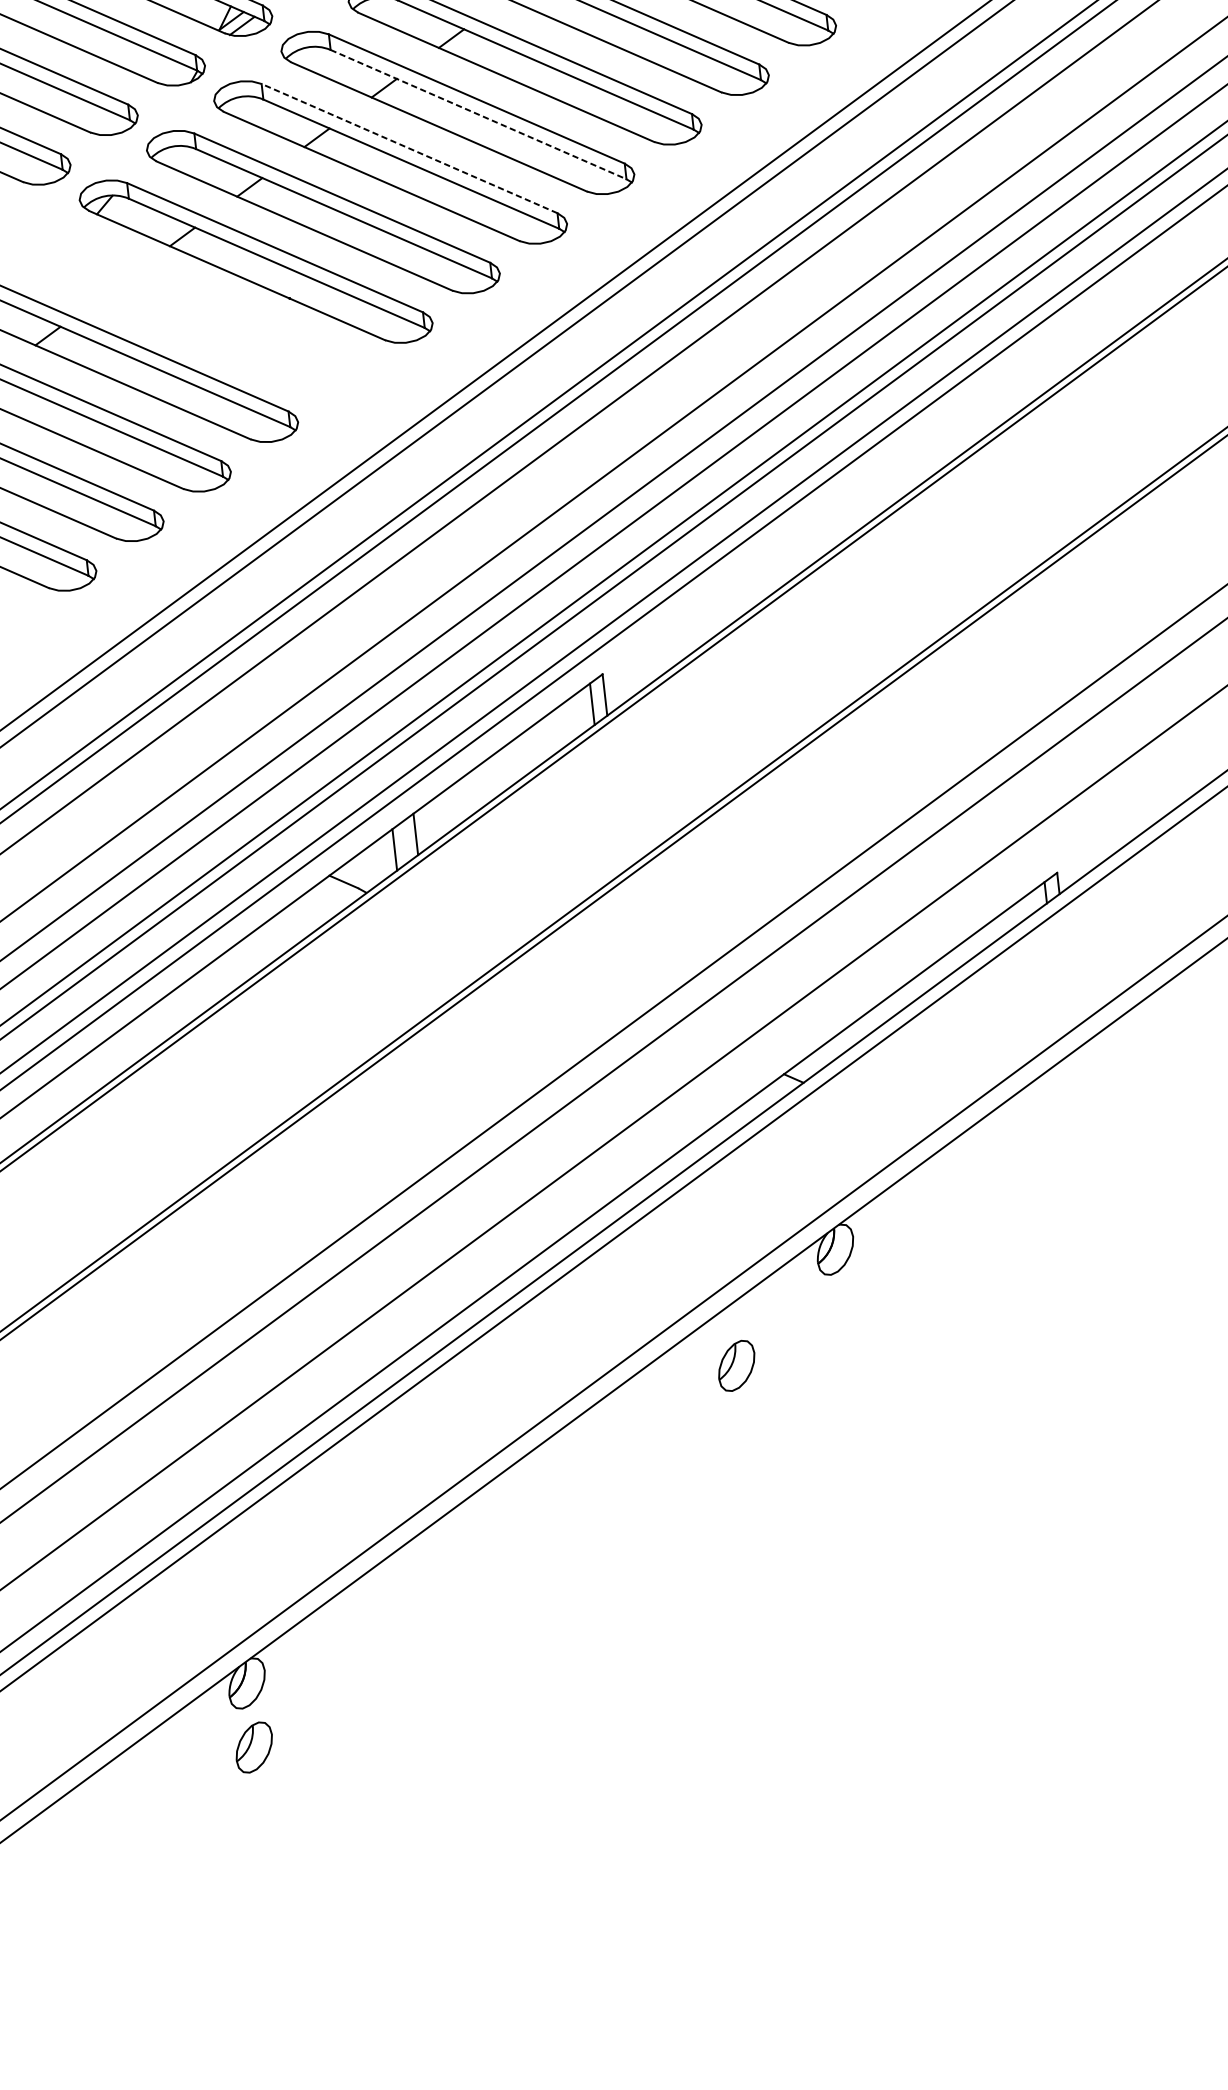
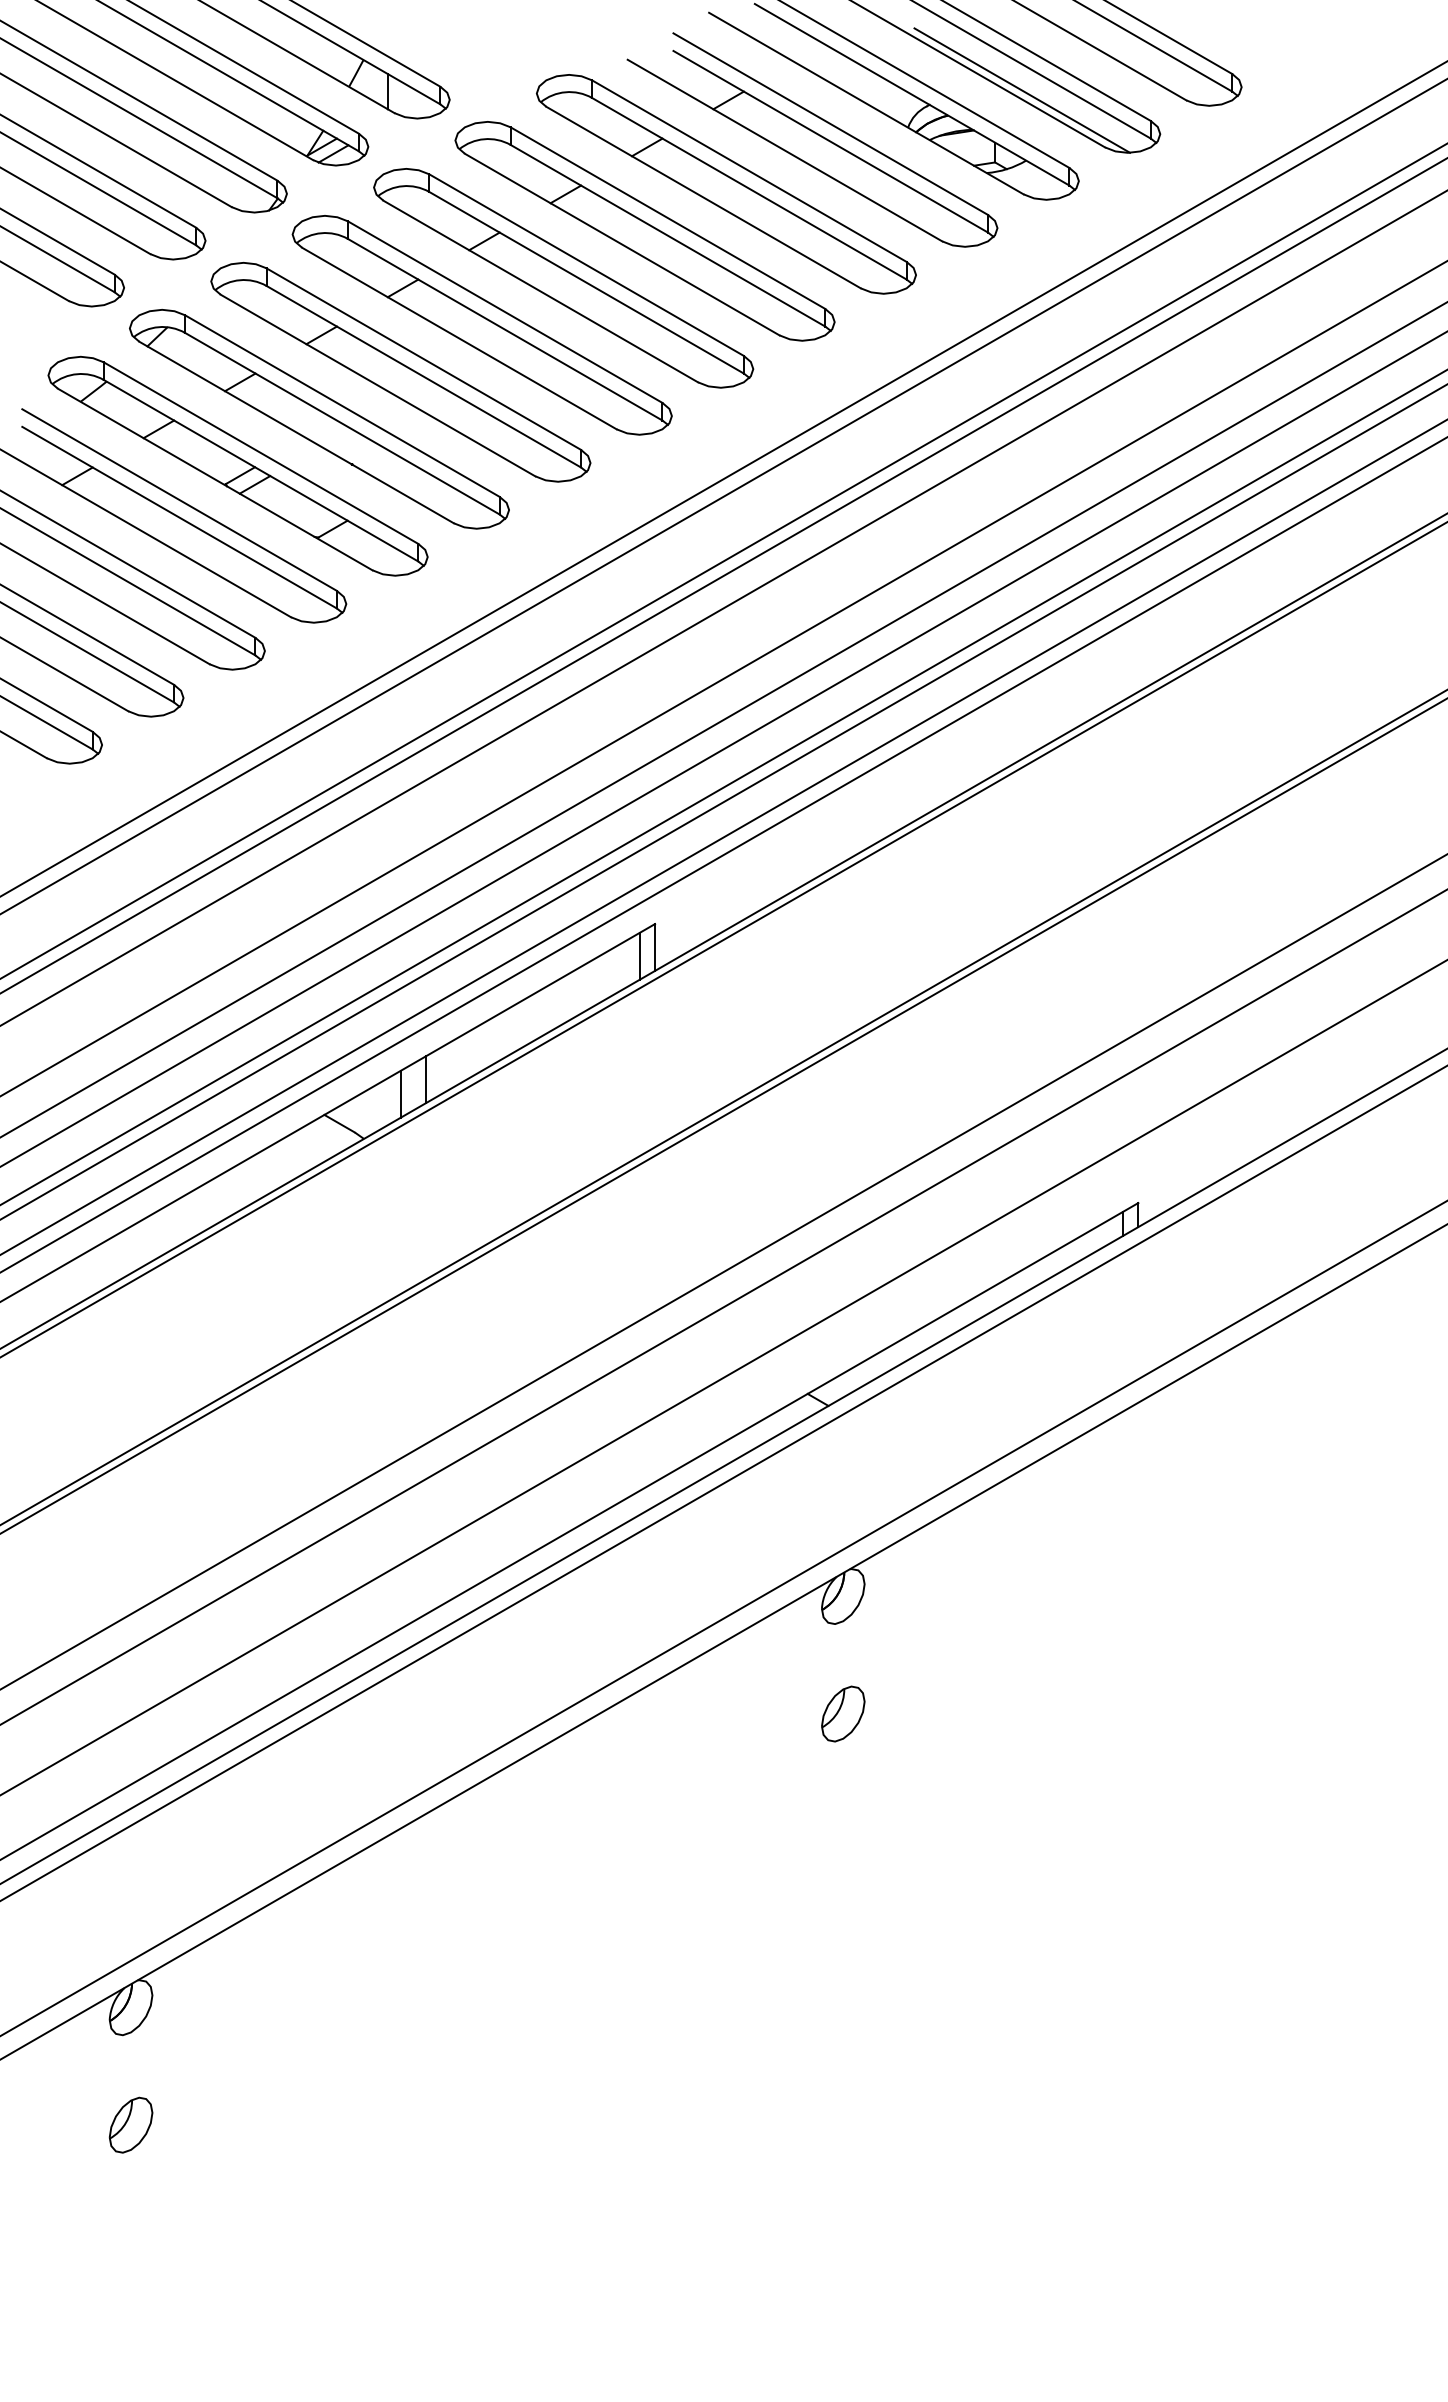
line: (478, 114) -> (586, 282), dashed -> solid
line: (409, 148) -> (505, 312), dashed -> solid
part: (188, 310) -> (237, 465), added
part: (736, 1365) -> (843, 1713), moved
part: (253, 1746) -> (130, 2124), moved

